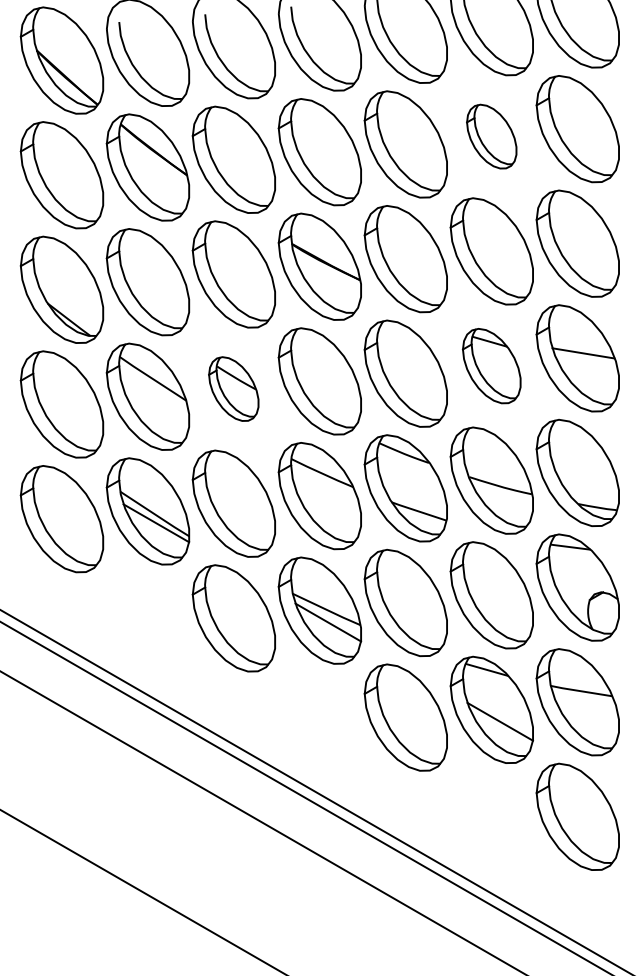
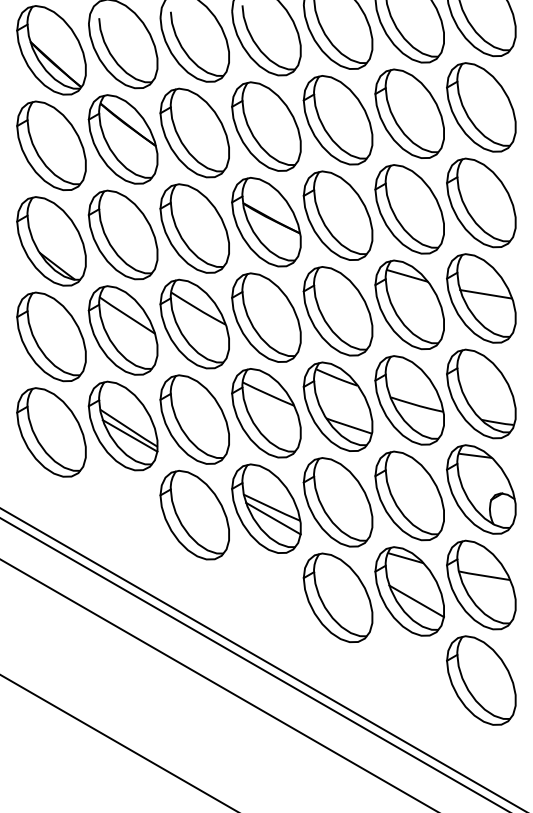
part: (491, 136) -> (409, 113), size x1.67
part: (491, 365) -> (409, 304), size x1.43
part: (233, 388) -> (194, 323), size x1.67

